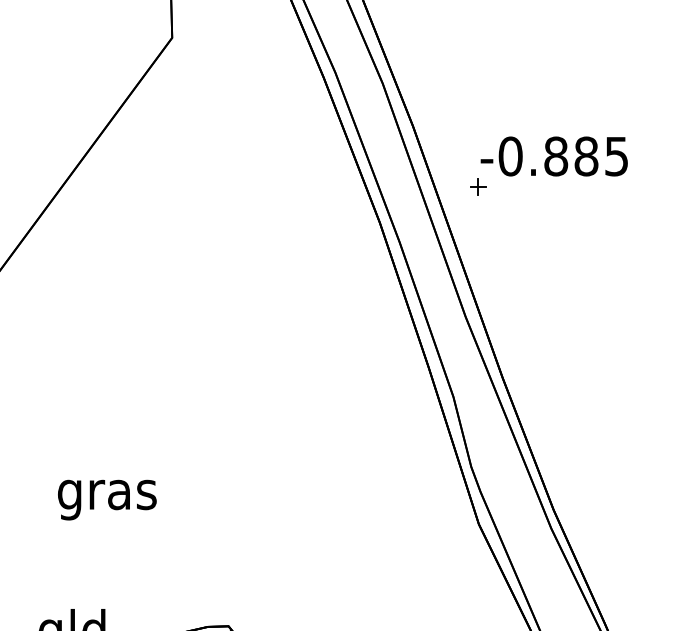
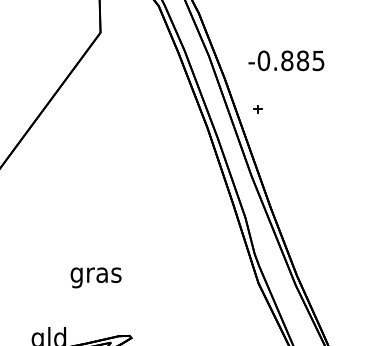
text: (554, 155) -> (286, 60), moved
text: (106, 499) -> (95, 277), moved

